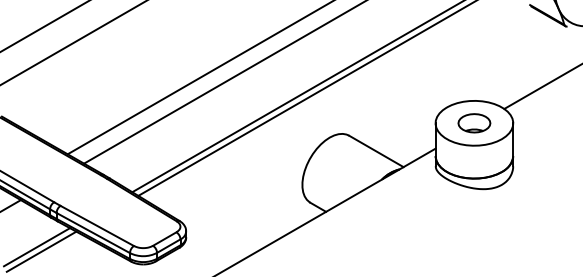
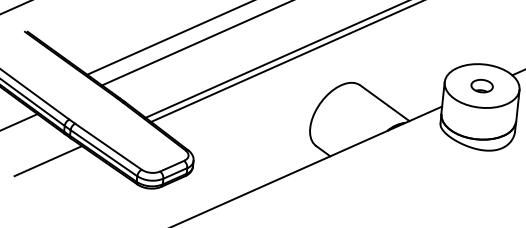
part: (474, 123) -> (482, 86), size x0.7
line: (41, 251) -> (52, 165), removed

